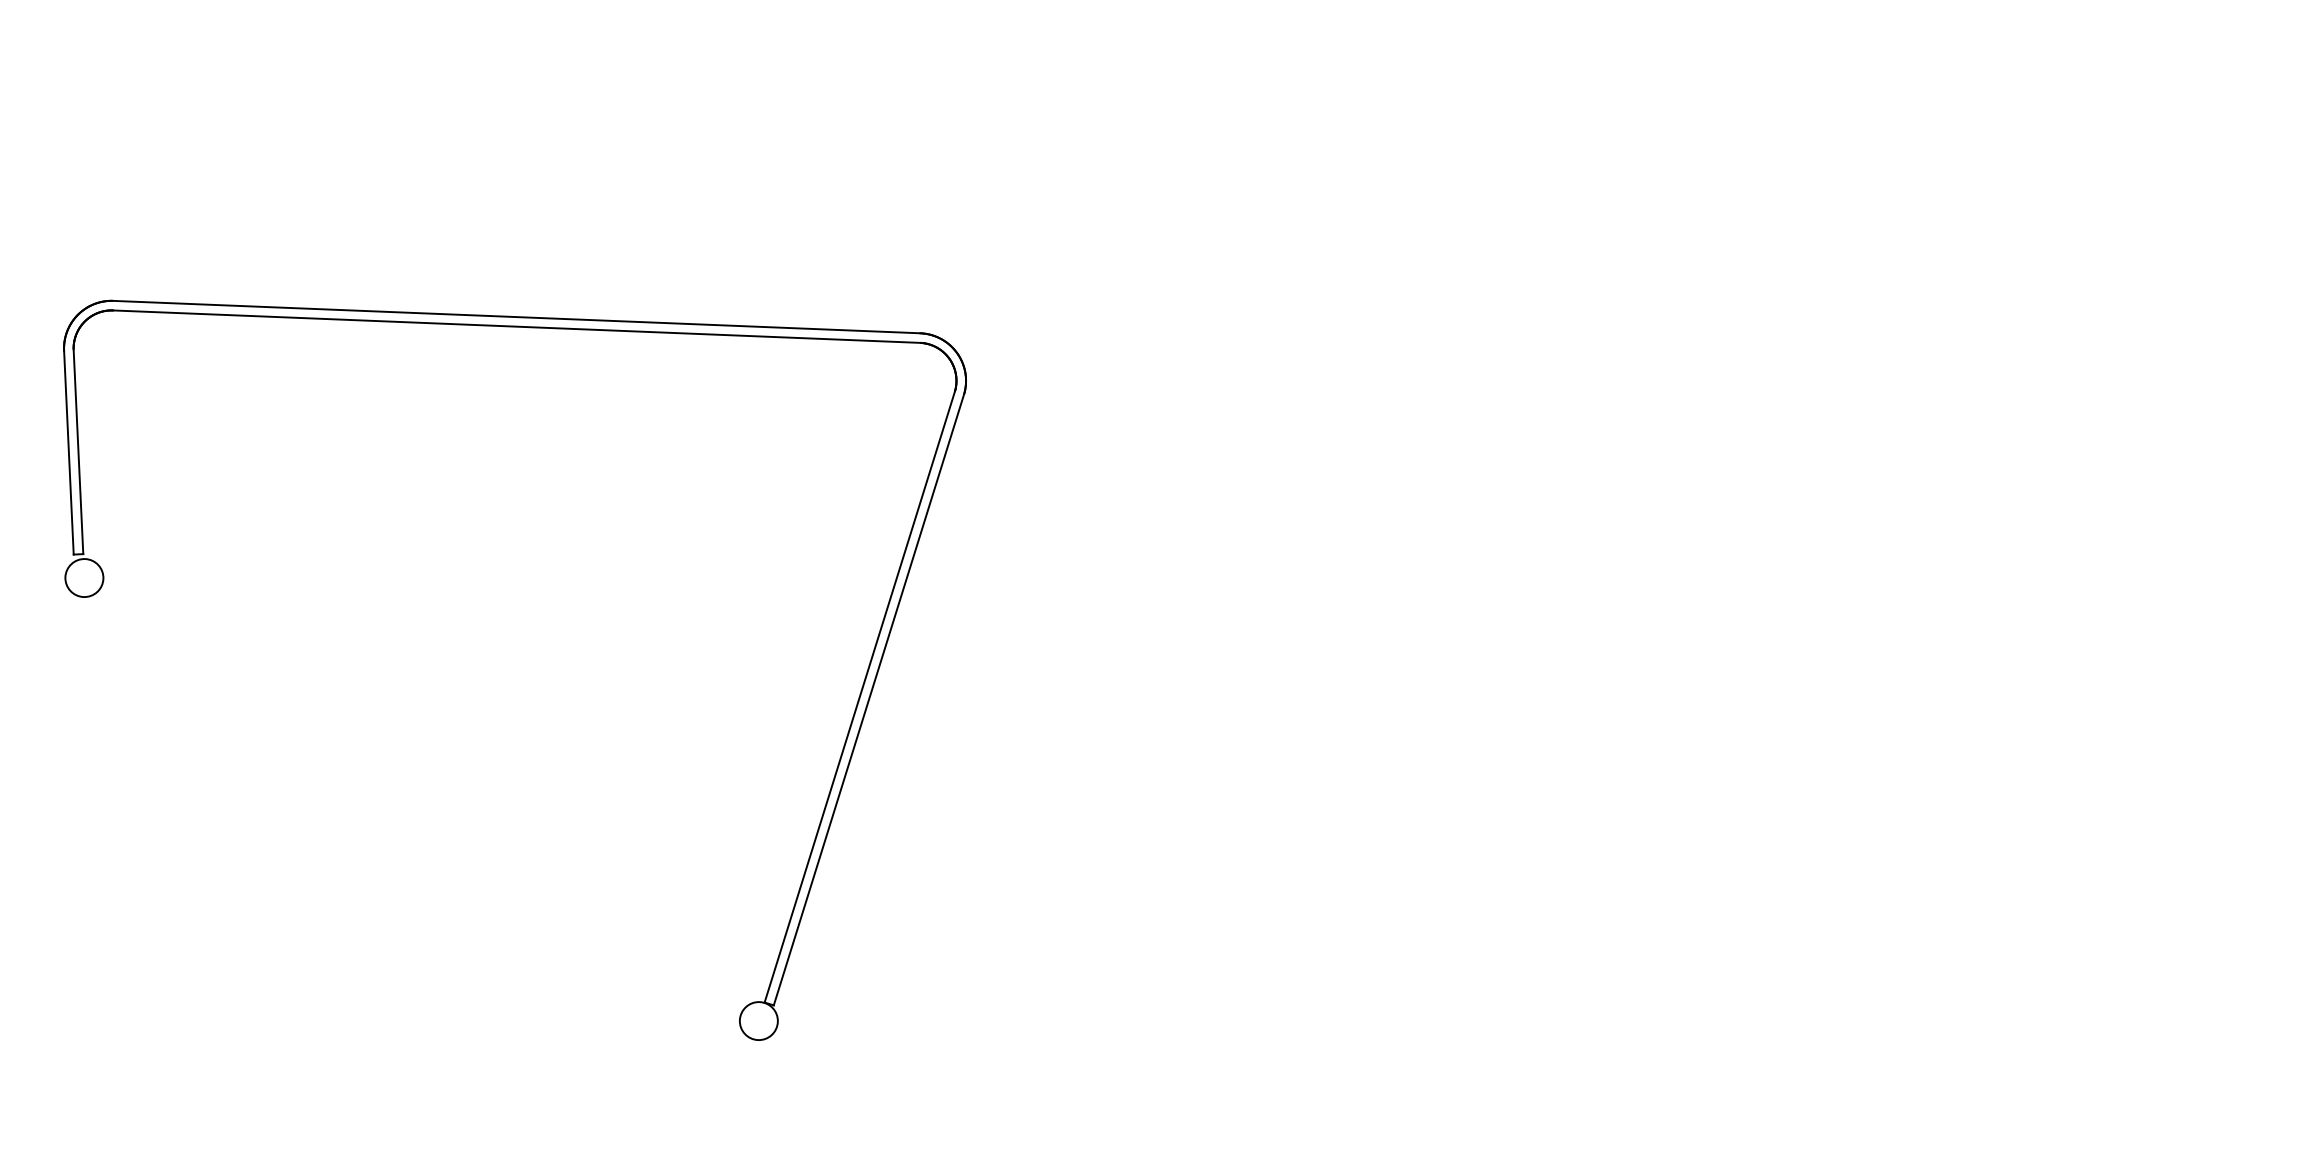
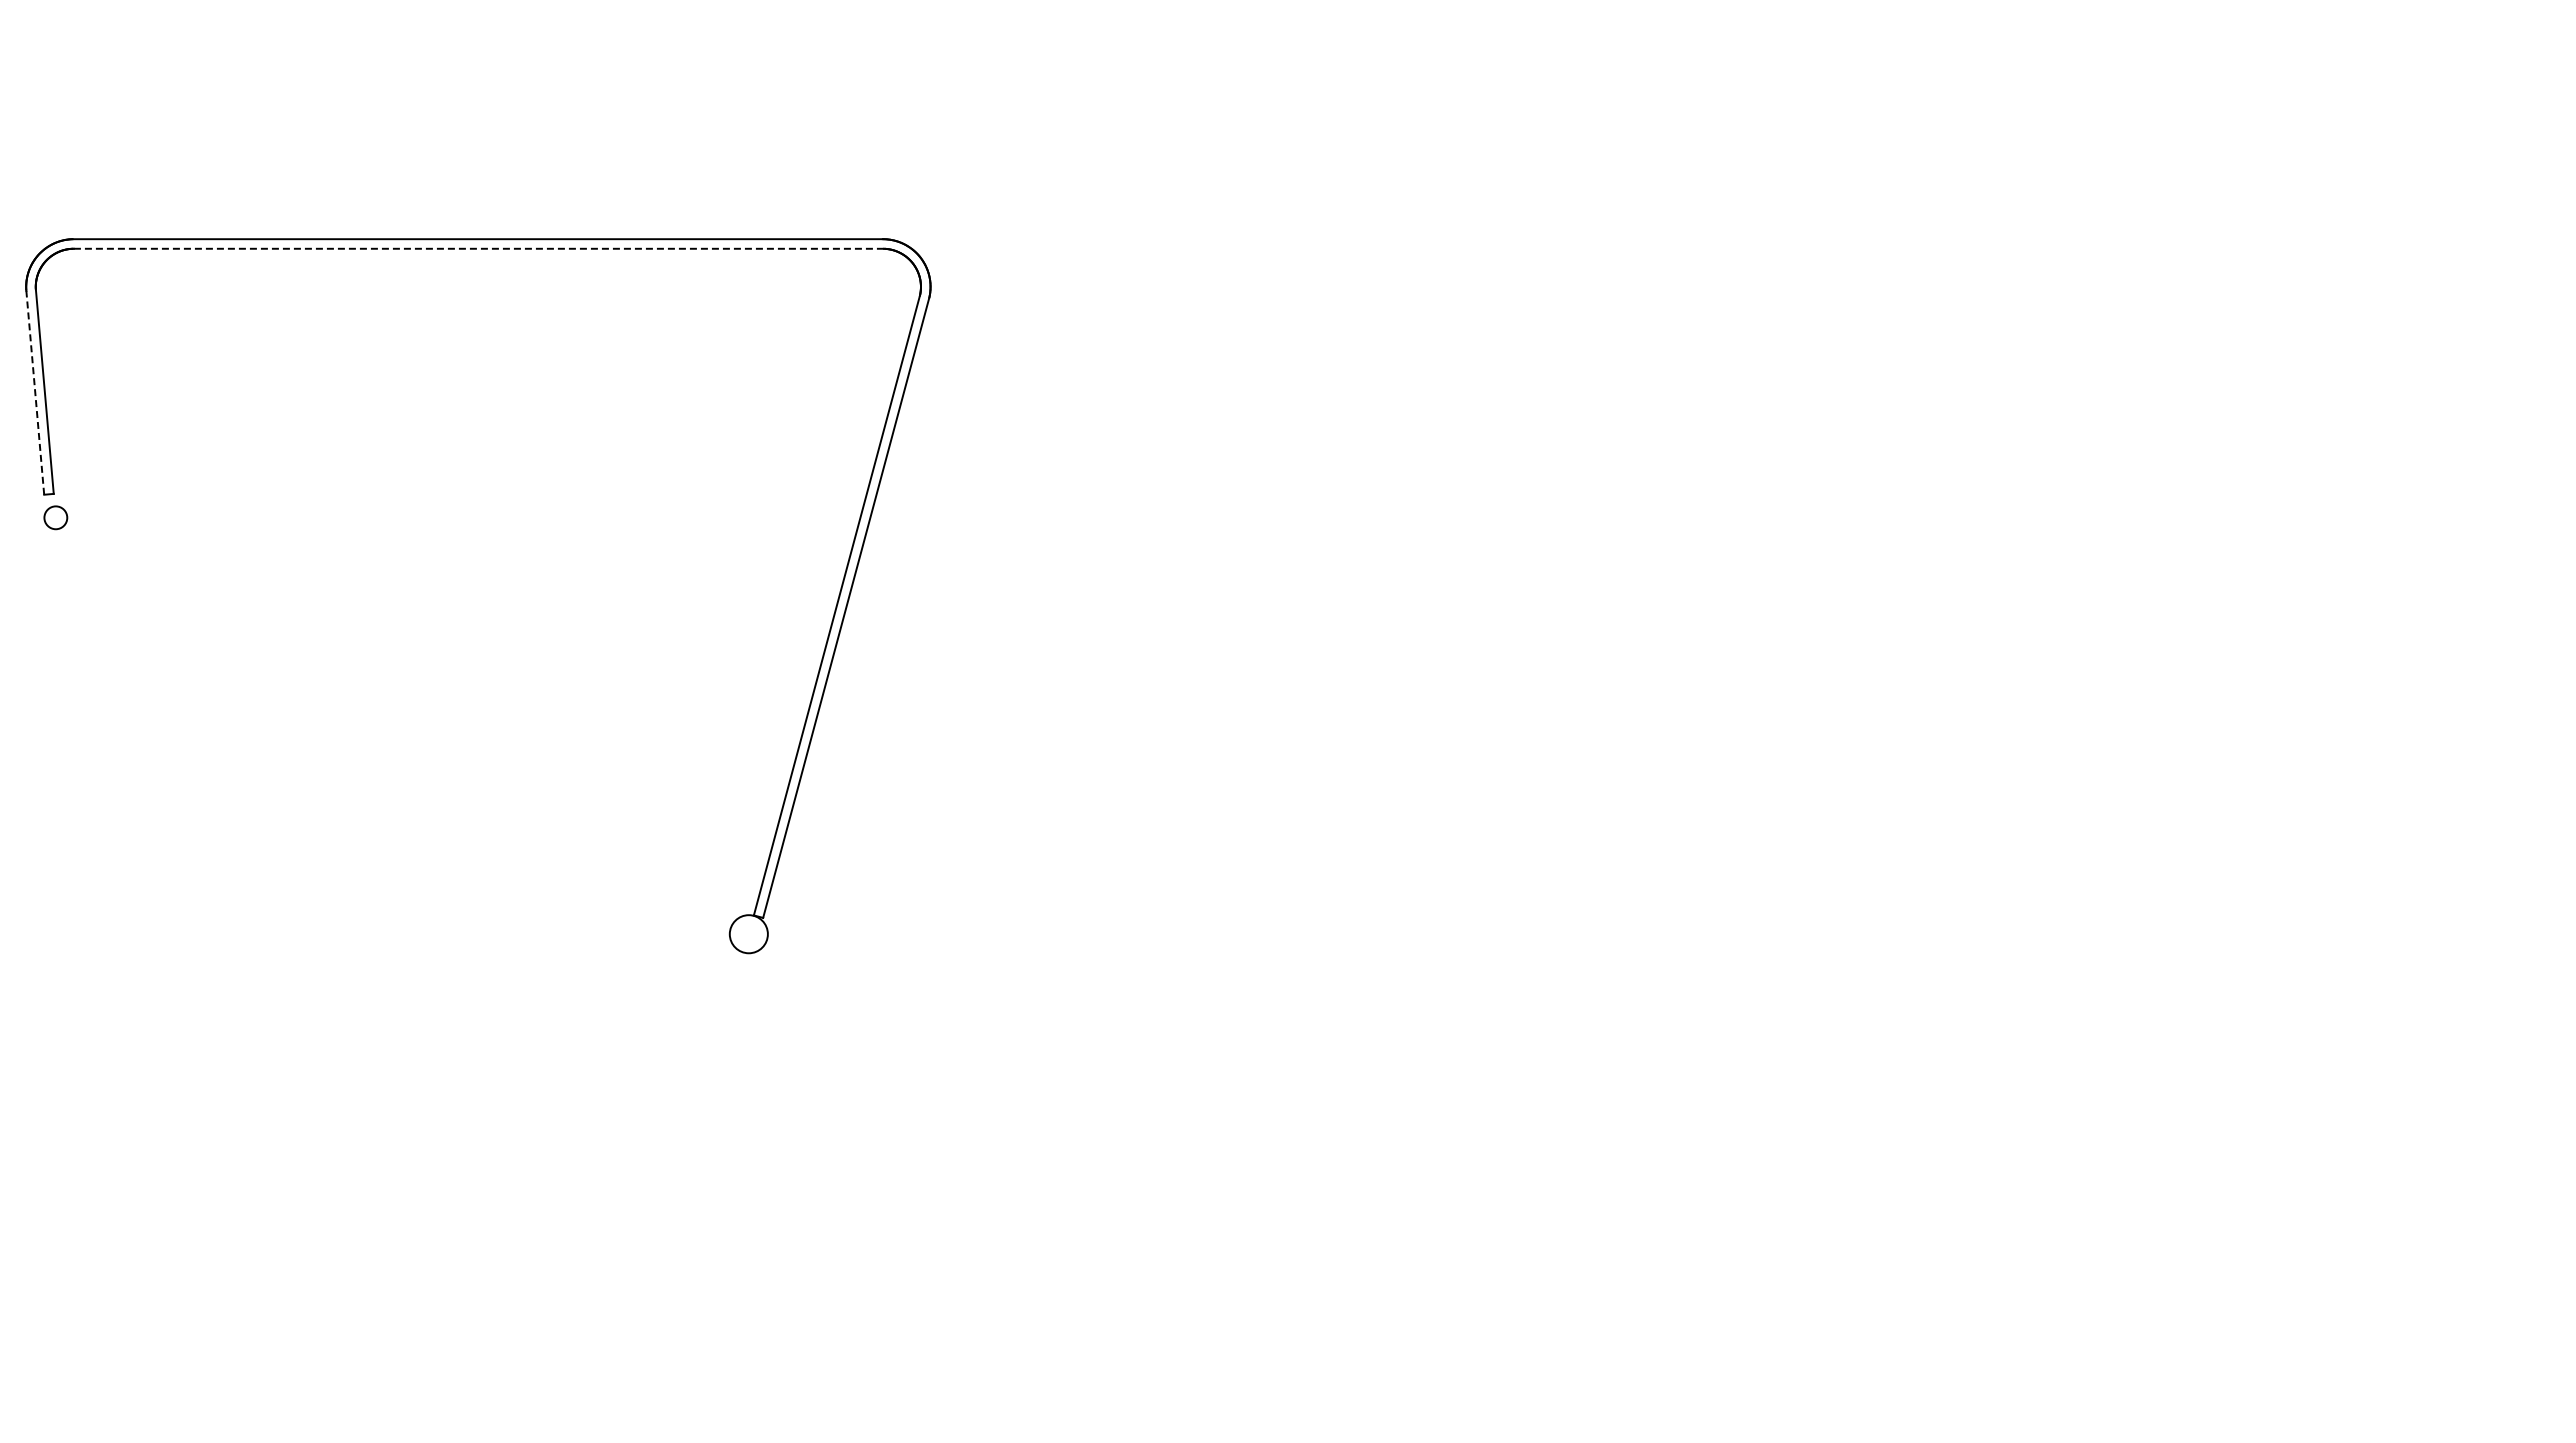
line: (516, 326) -> (478, 248), solid -> dashed
line: (69, 452) -> (35, 392), solid -> dashed
circle: (84, 577) -> (55, 517), size x0.6

